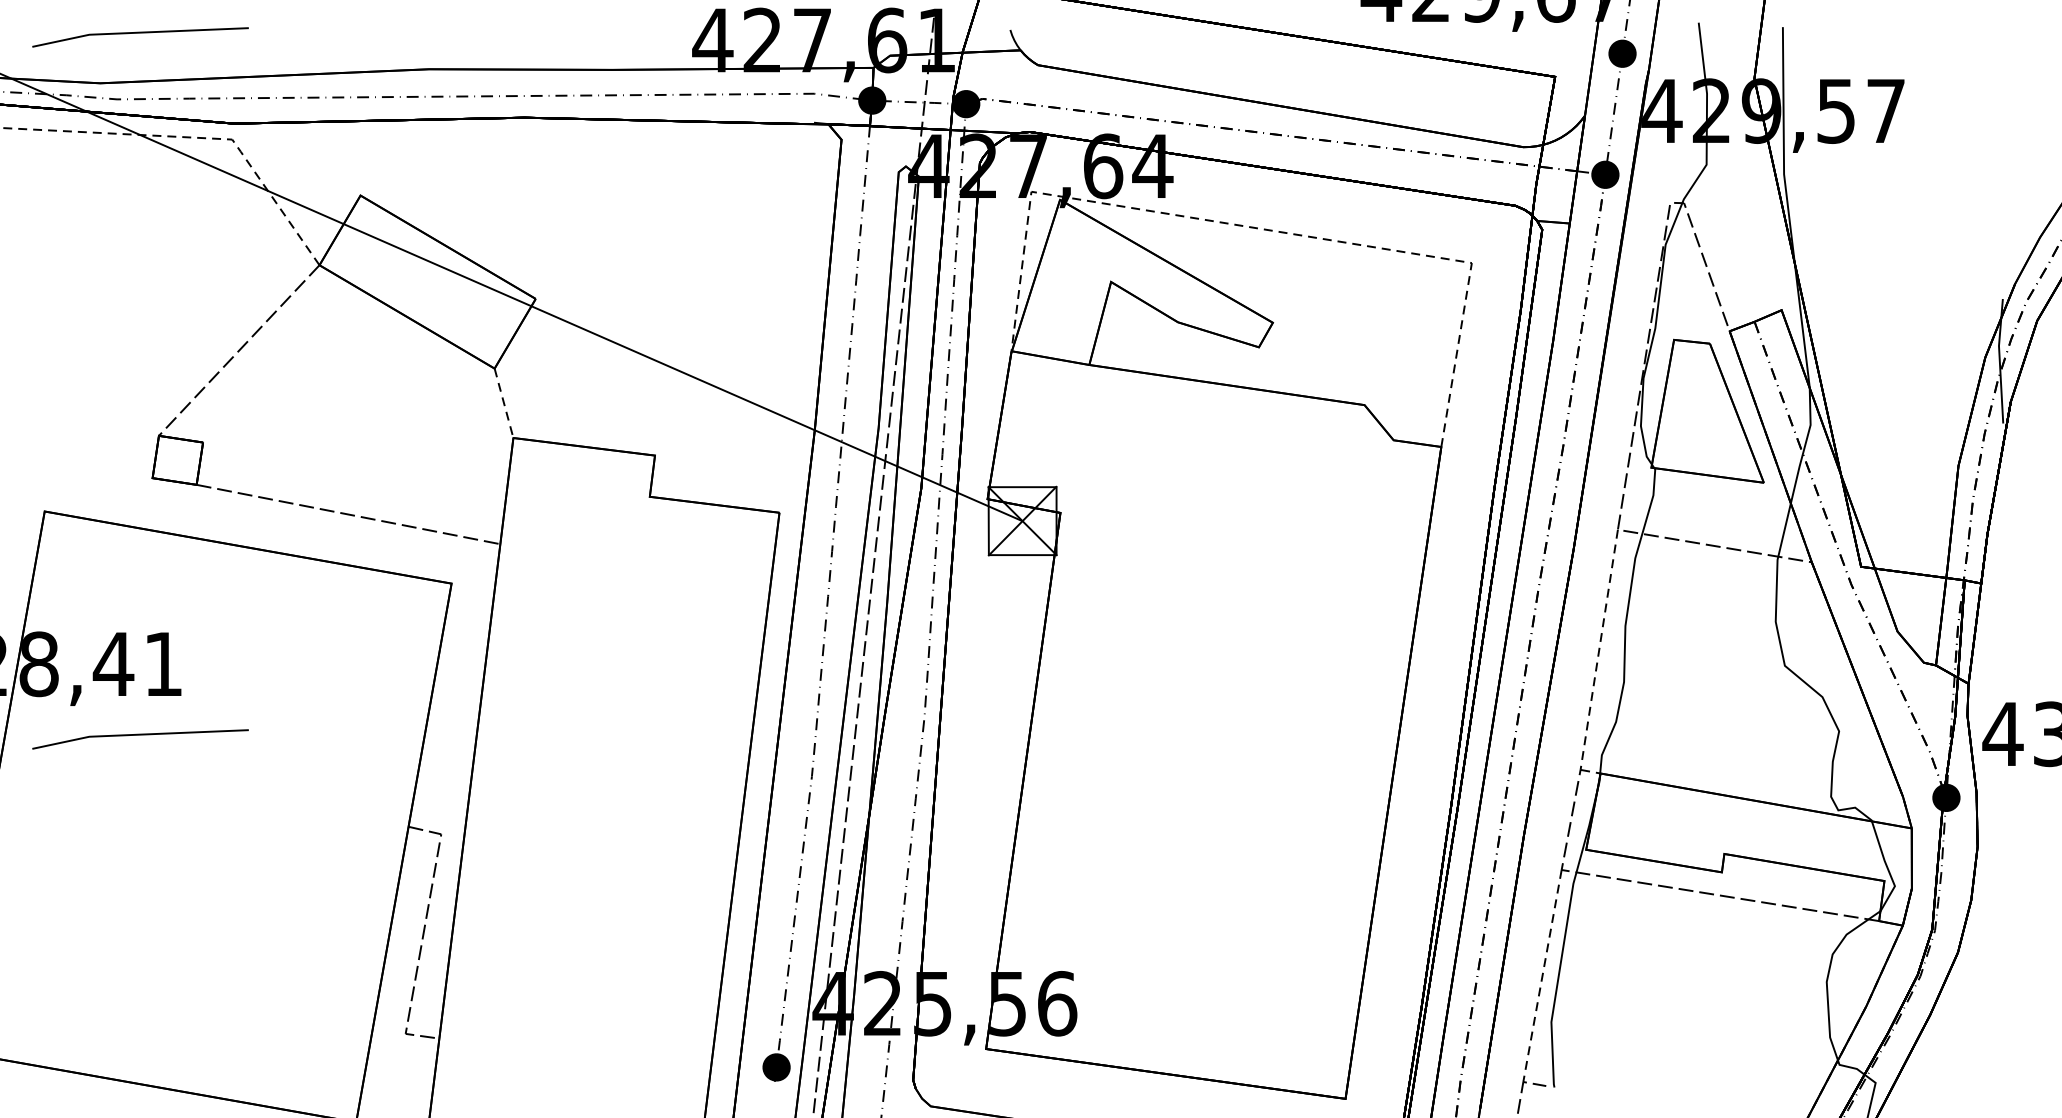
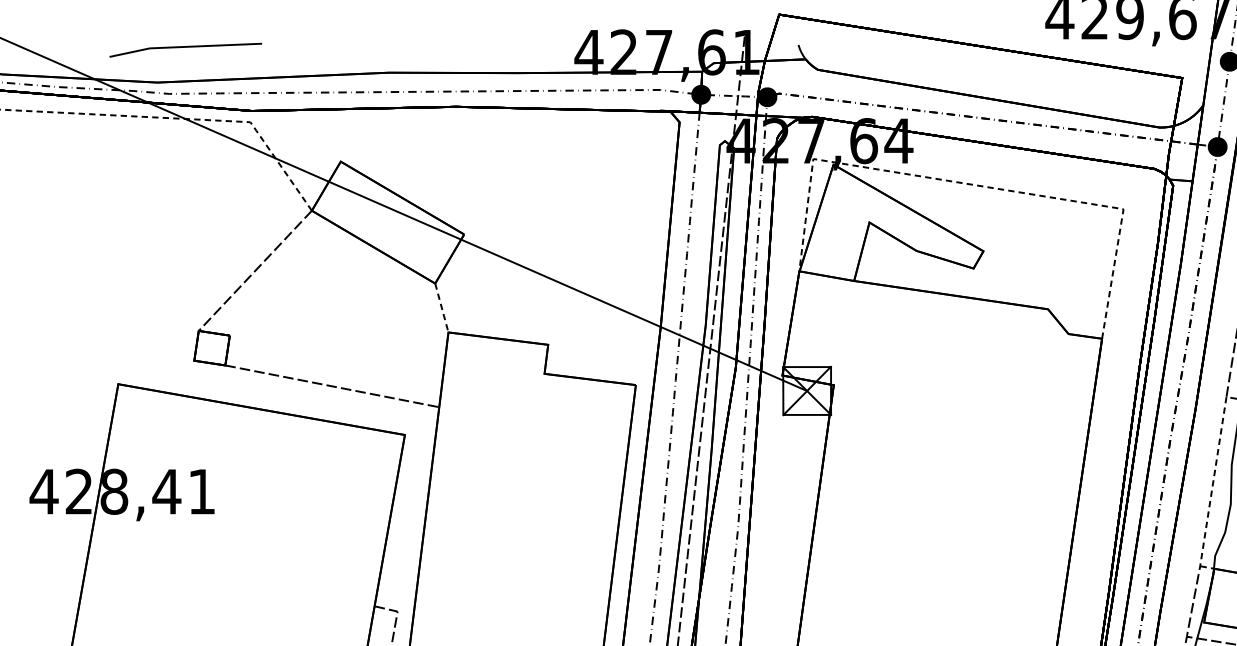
line: (140, 735) -> (185, 541), removed

